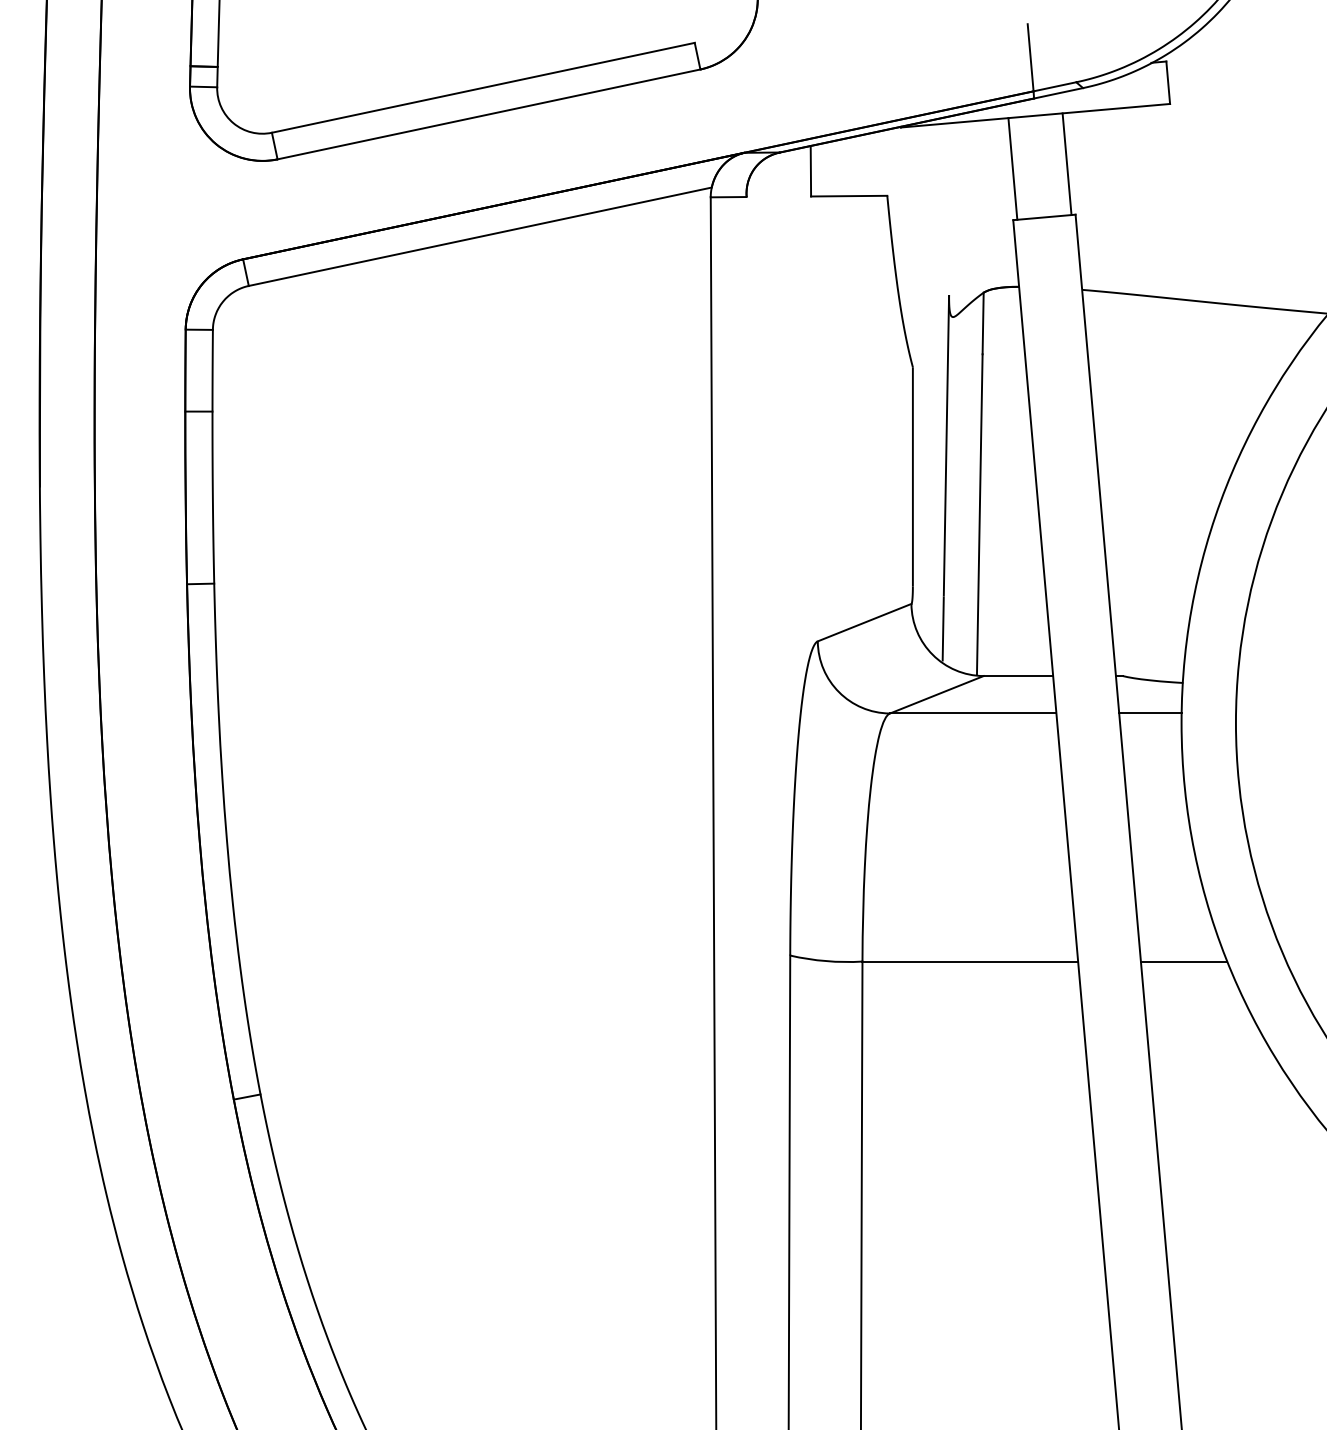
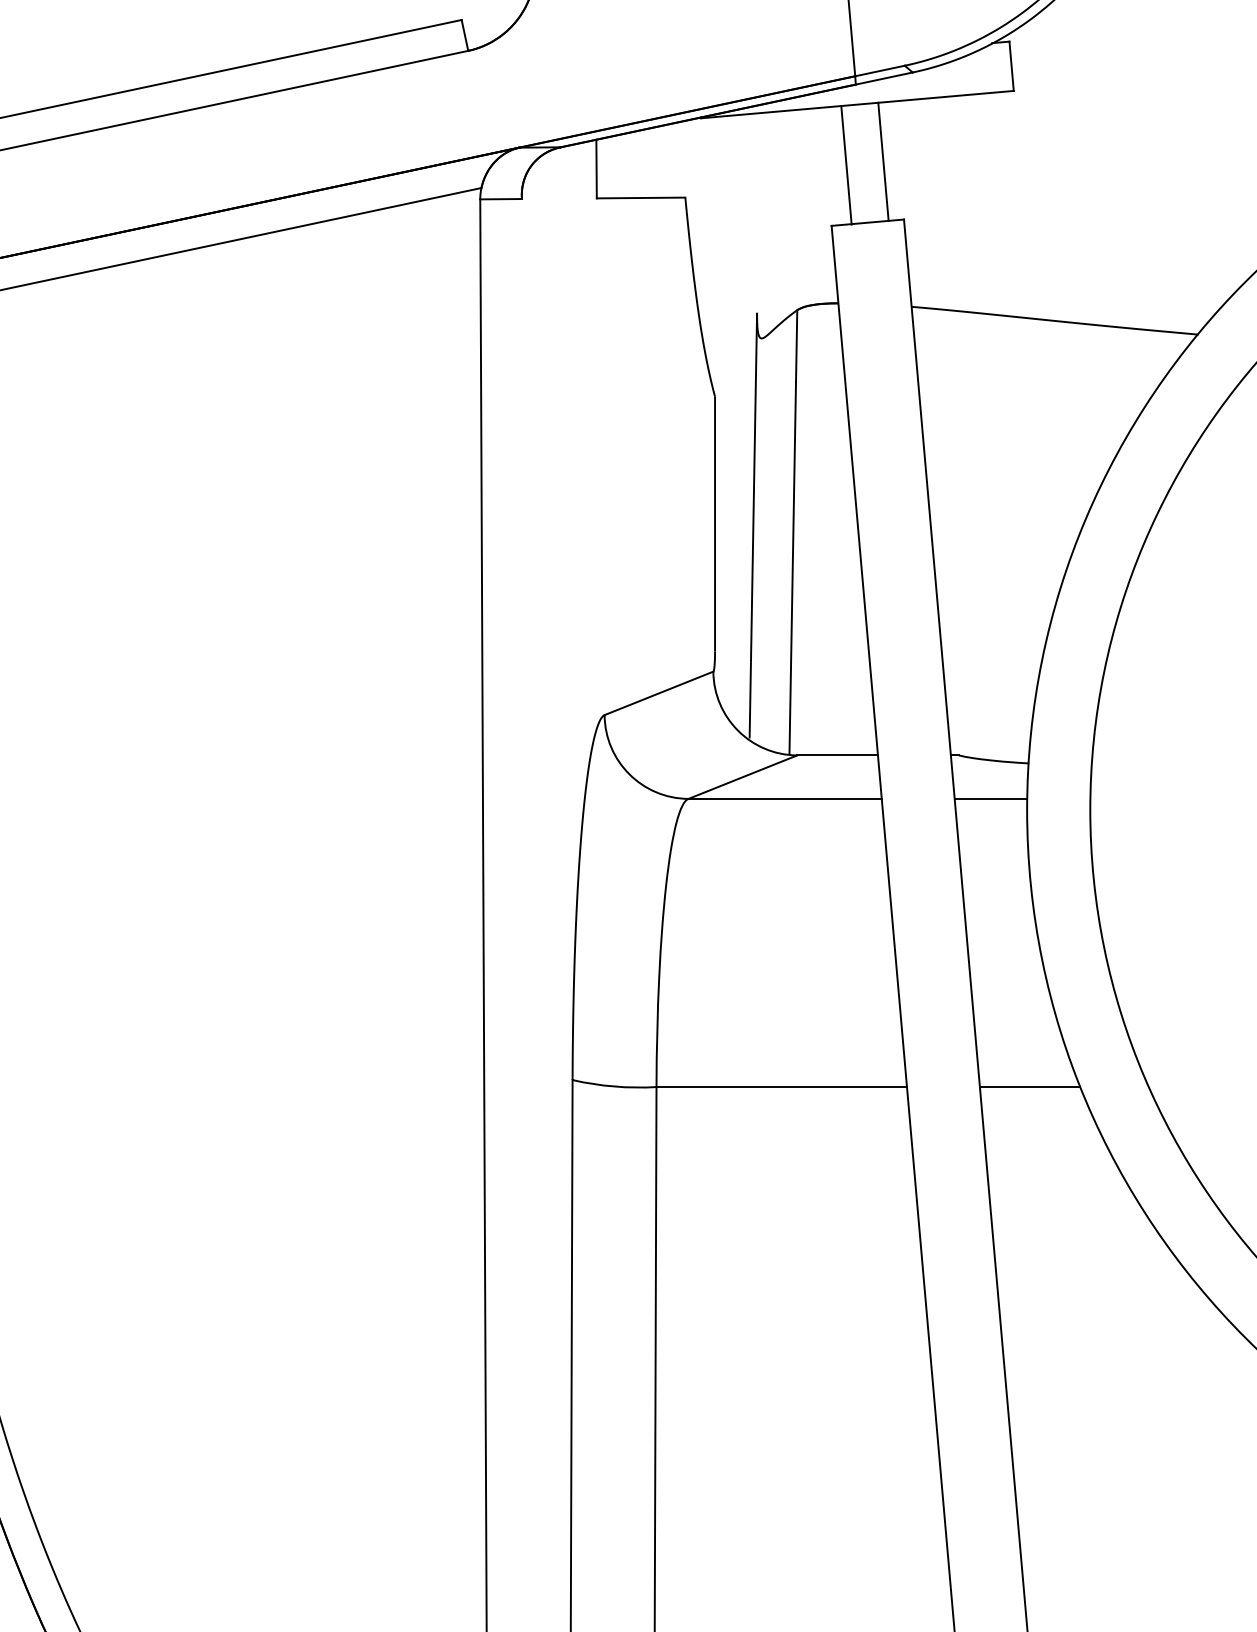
line: (1066, 164) -> (845, 165), moved
line: (1012, 168) -> (883, 161), moved

